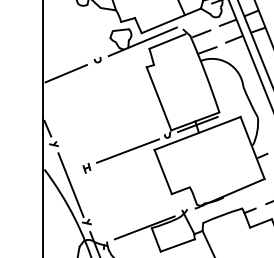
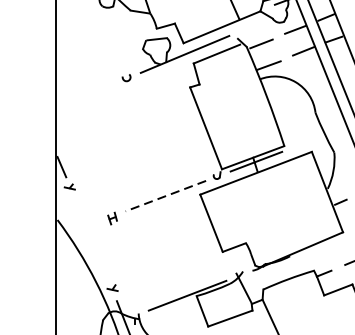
line: (65, 73) -> (84, 95), removed
line: (127, 151) -> (165, 196), solid -> dashed
line: (70, 184) -> (91, 239), removed

